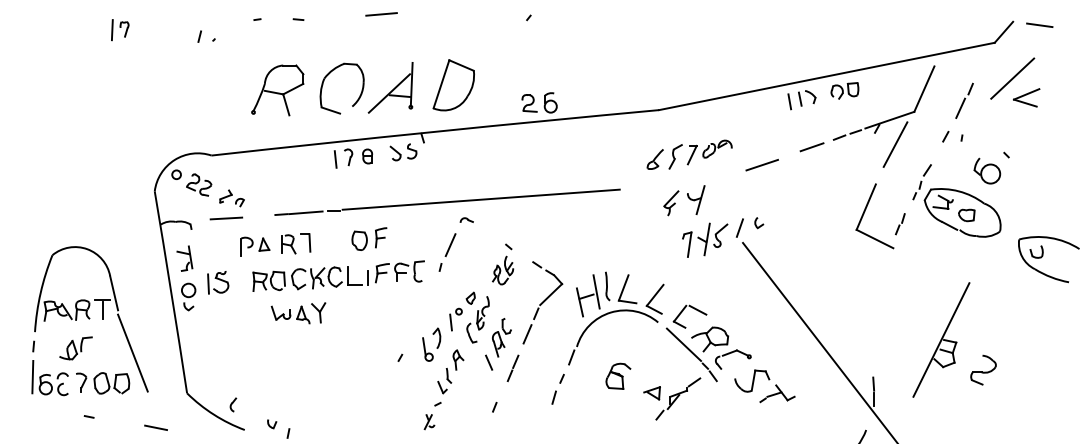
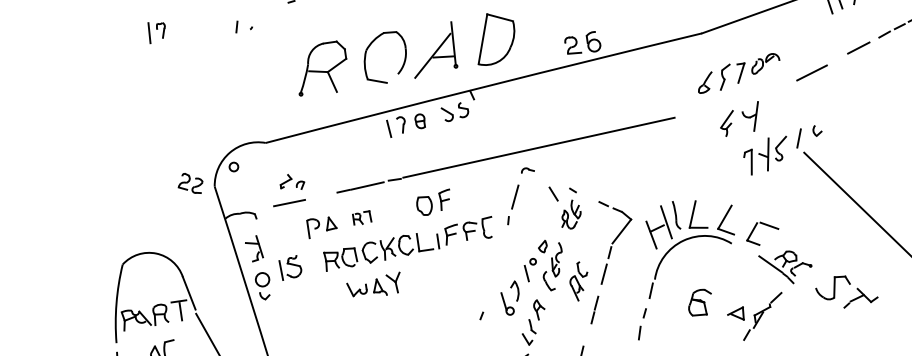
part: (199, 184) -> (190, 183), moved
part: (296, 243) -> (362, 217), size x0.6
part: (708, 354) -> (786, 268), size x0.6
line: (489, 362) -> (554, 193), moved

